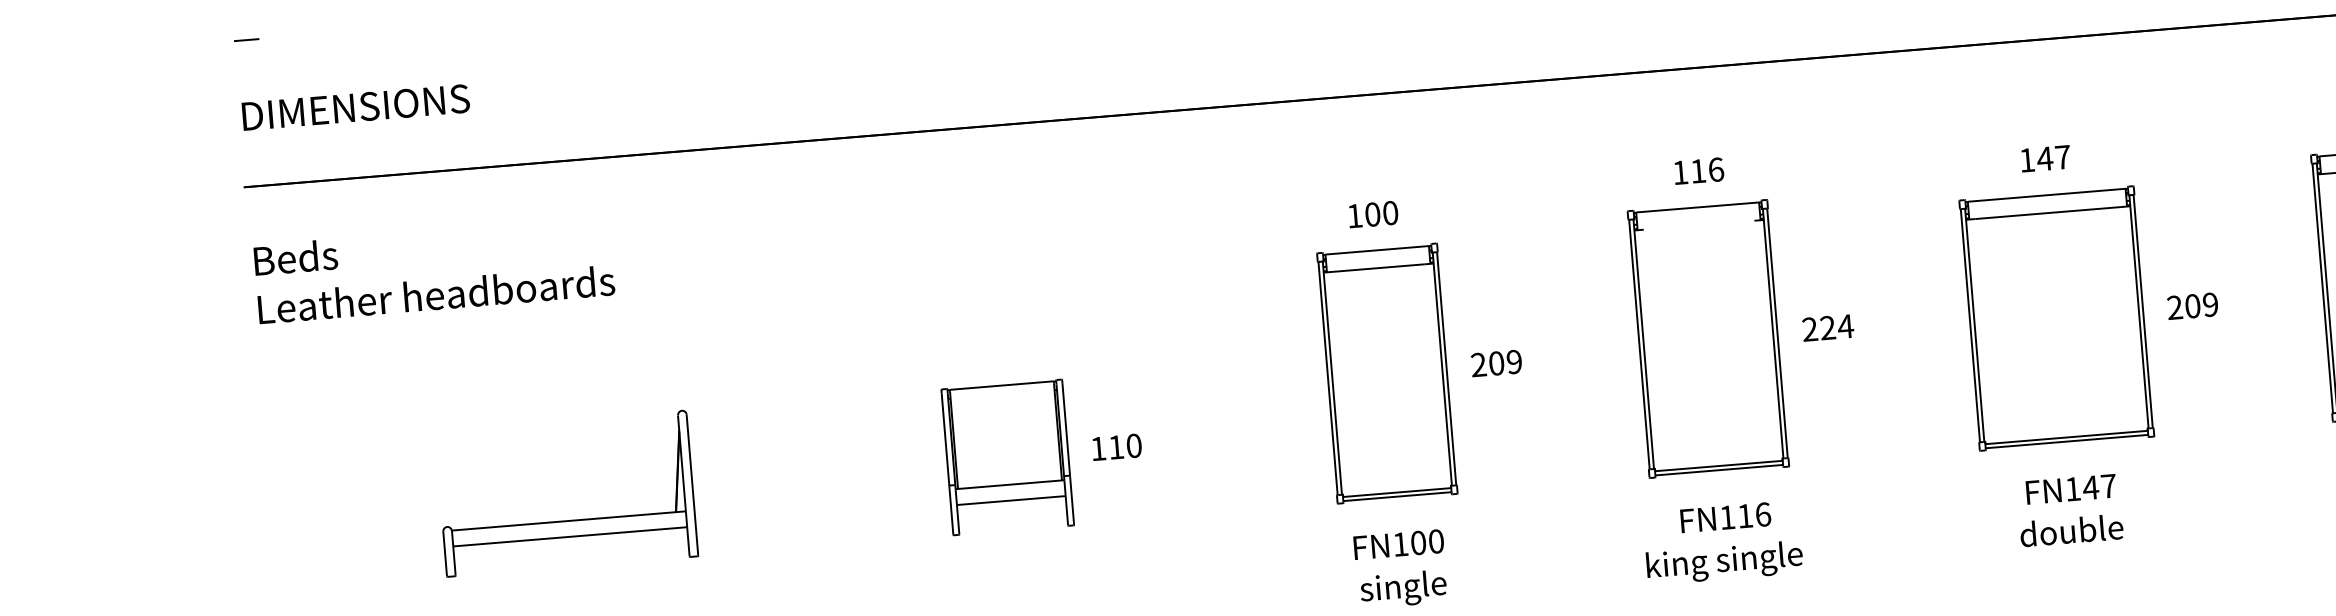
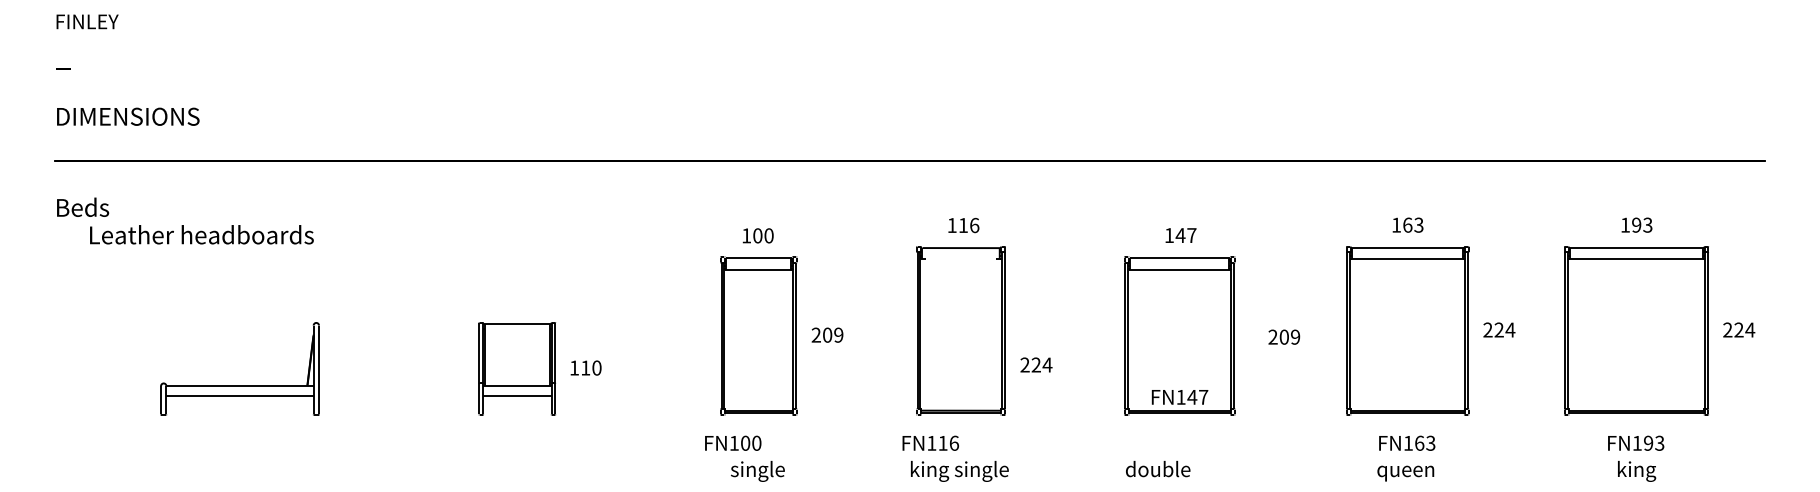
text: (435, 294) -> (201, 234), moved
text: (2193, 305) -> (1284, 336), moved
text: (1828, 327) -> (1036, 364), moved
text: (2070, 489) -> (1179, 397), moved
text: (1725, 516) -> (930, 442), moved
text: (2072, 531) -> (1158, 469), moved
text: (1399, 543) -> (733, 442), moved

